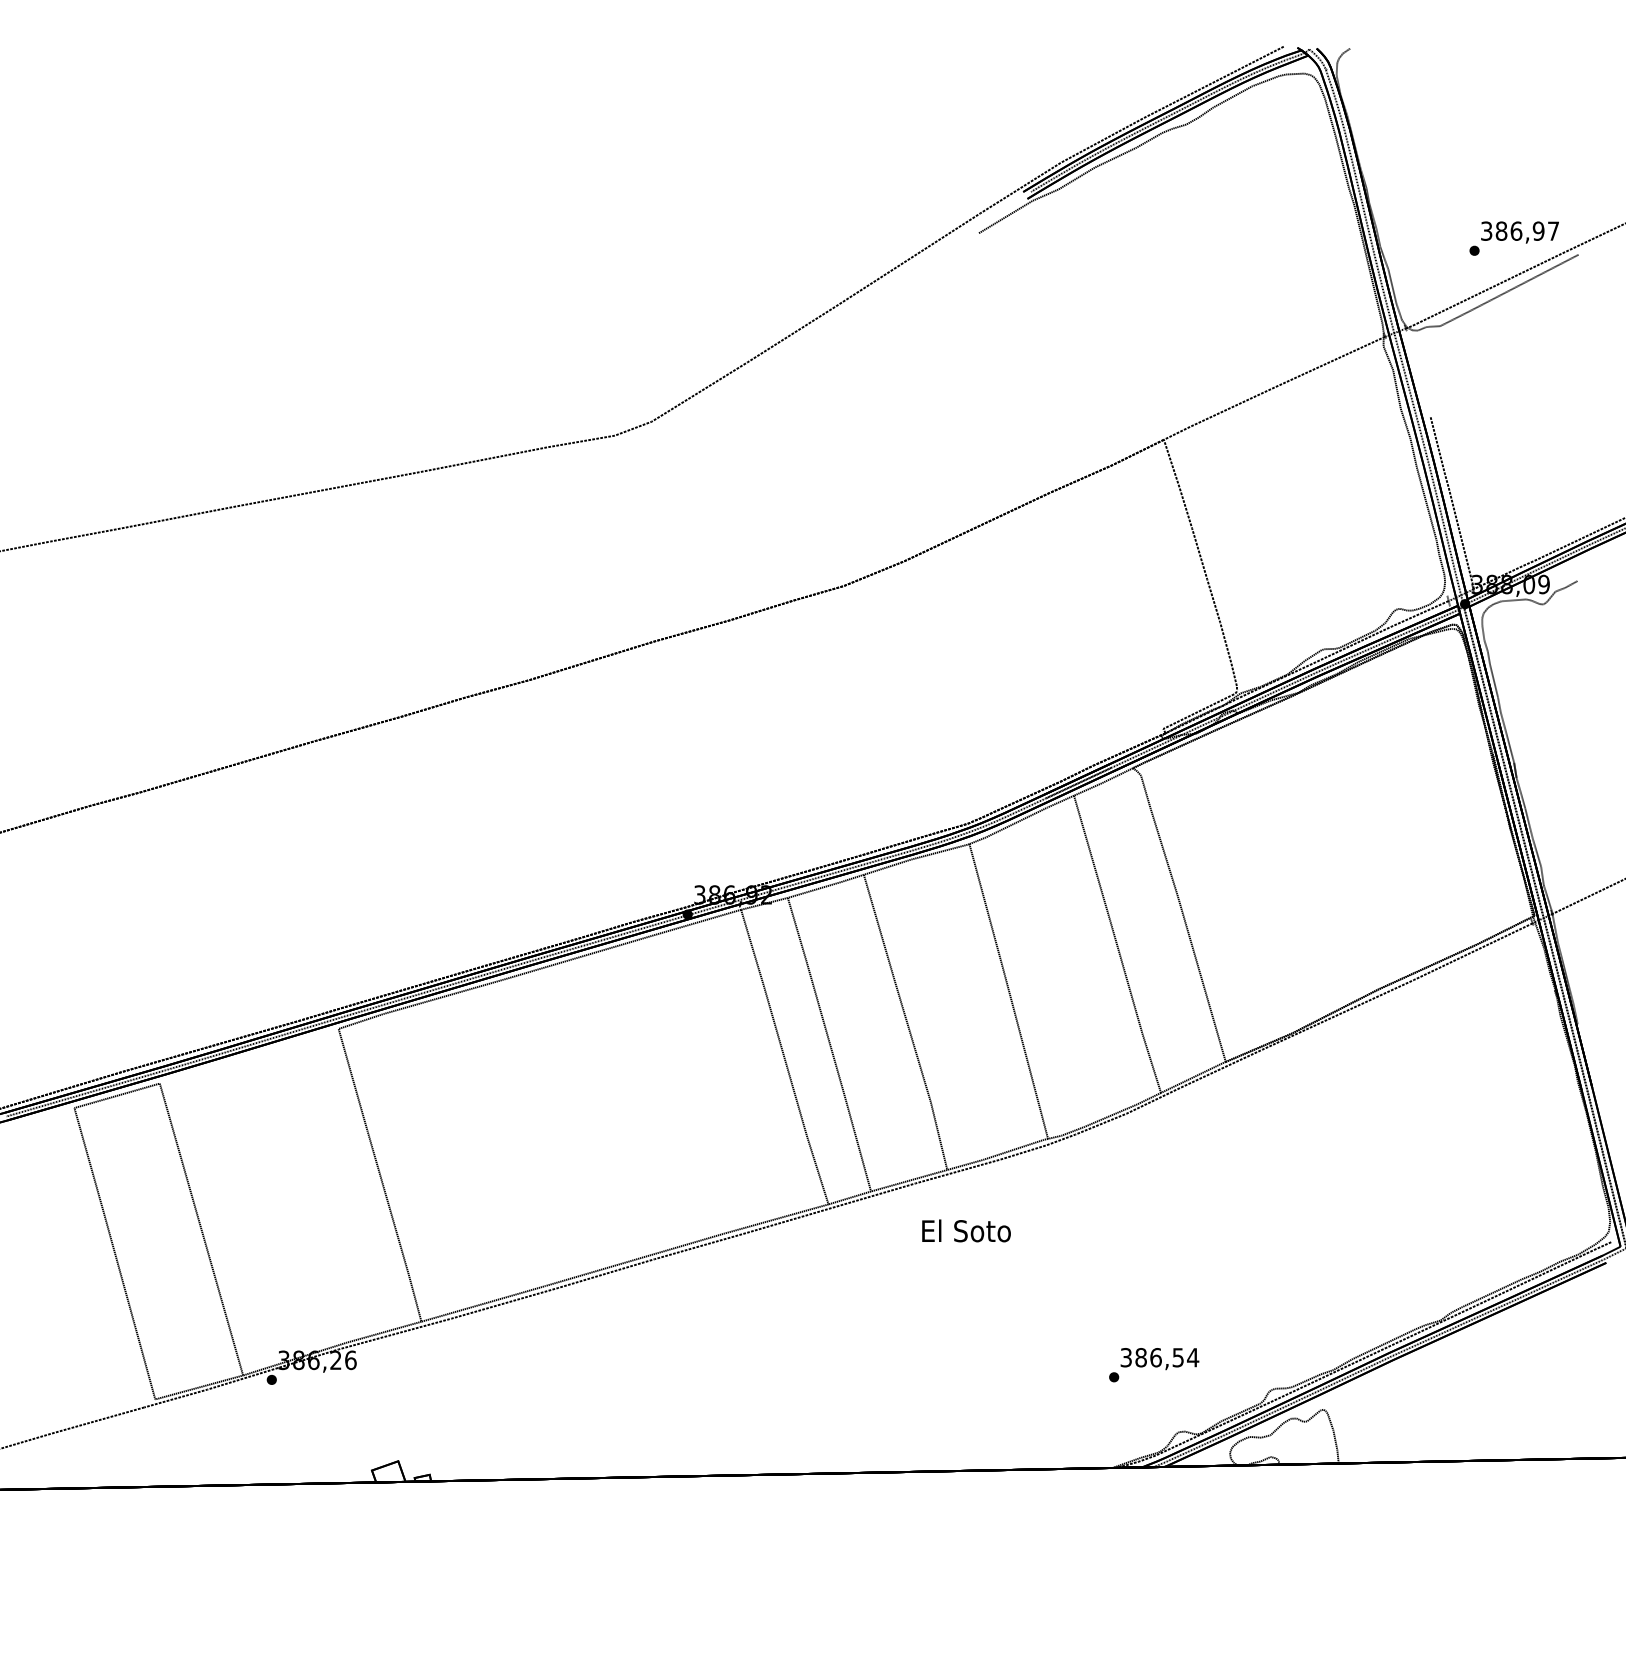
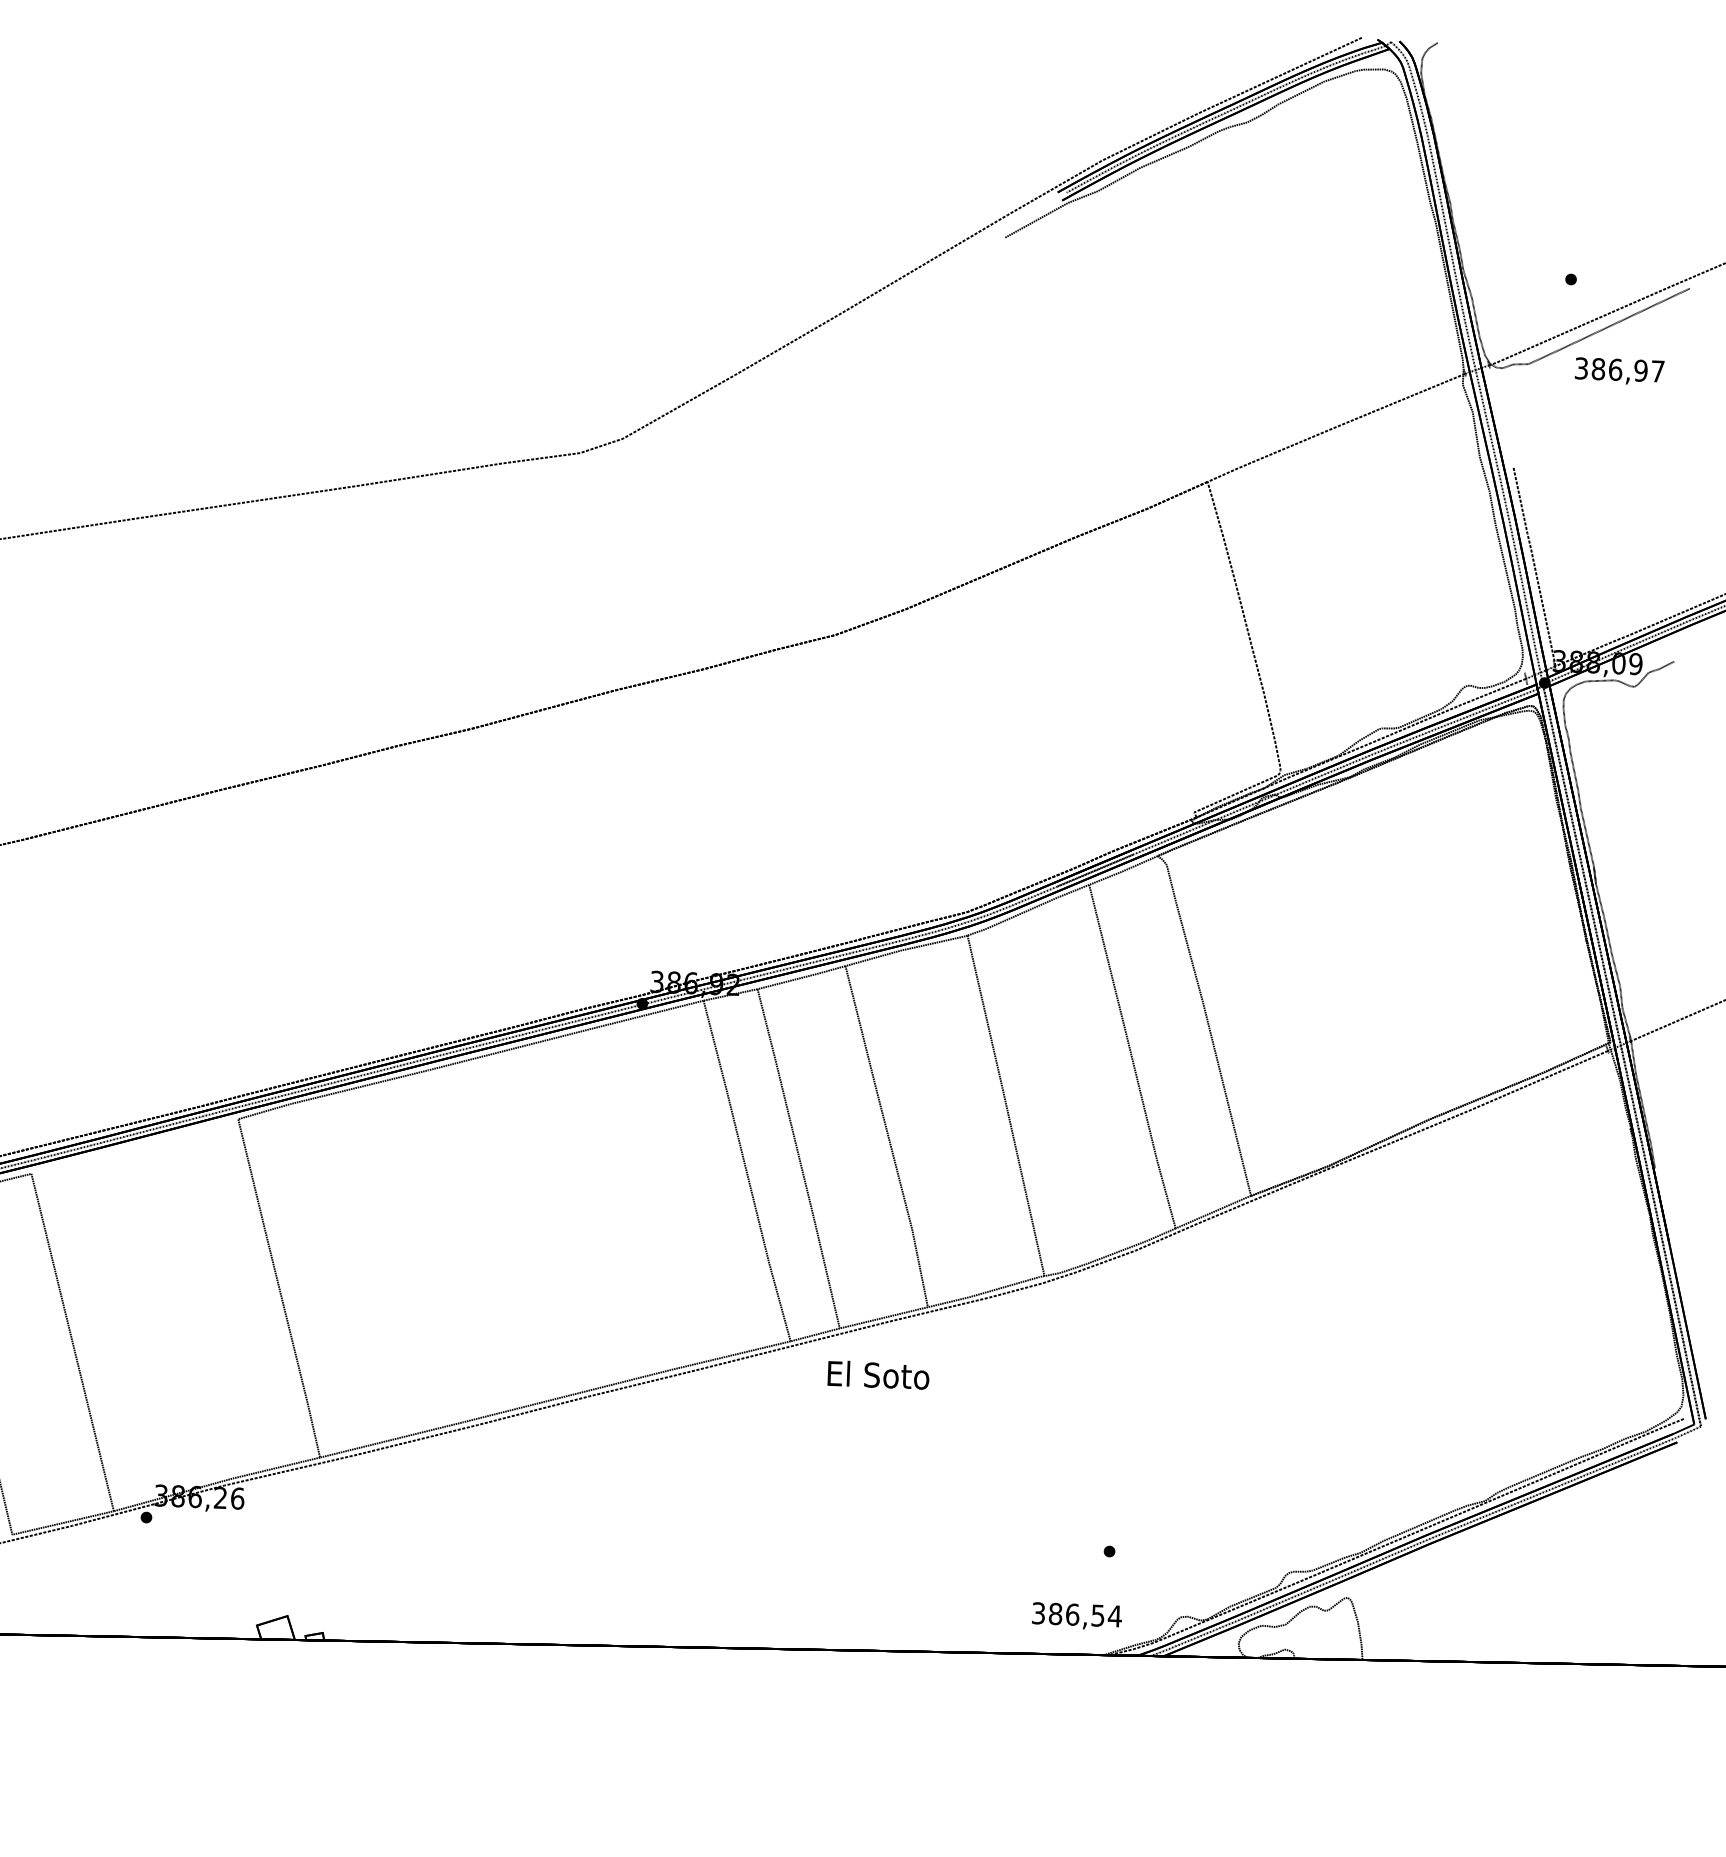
text: (1519, 232) -> (1619, 371), moved
text: (966, 1230) -> (878, 1374), moved
text: (1159, 1359) -> (1076, 1616), moved

